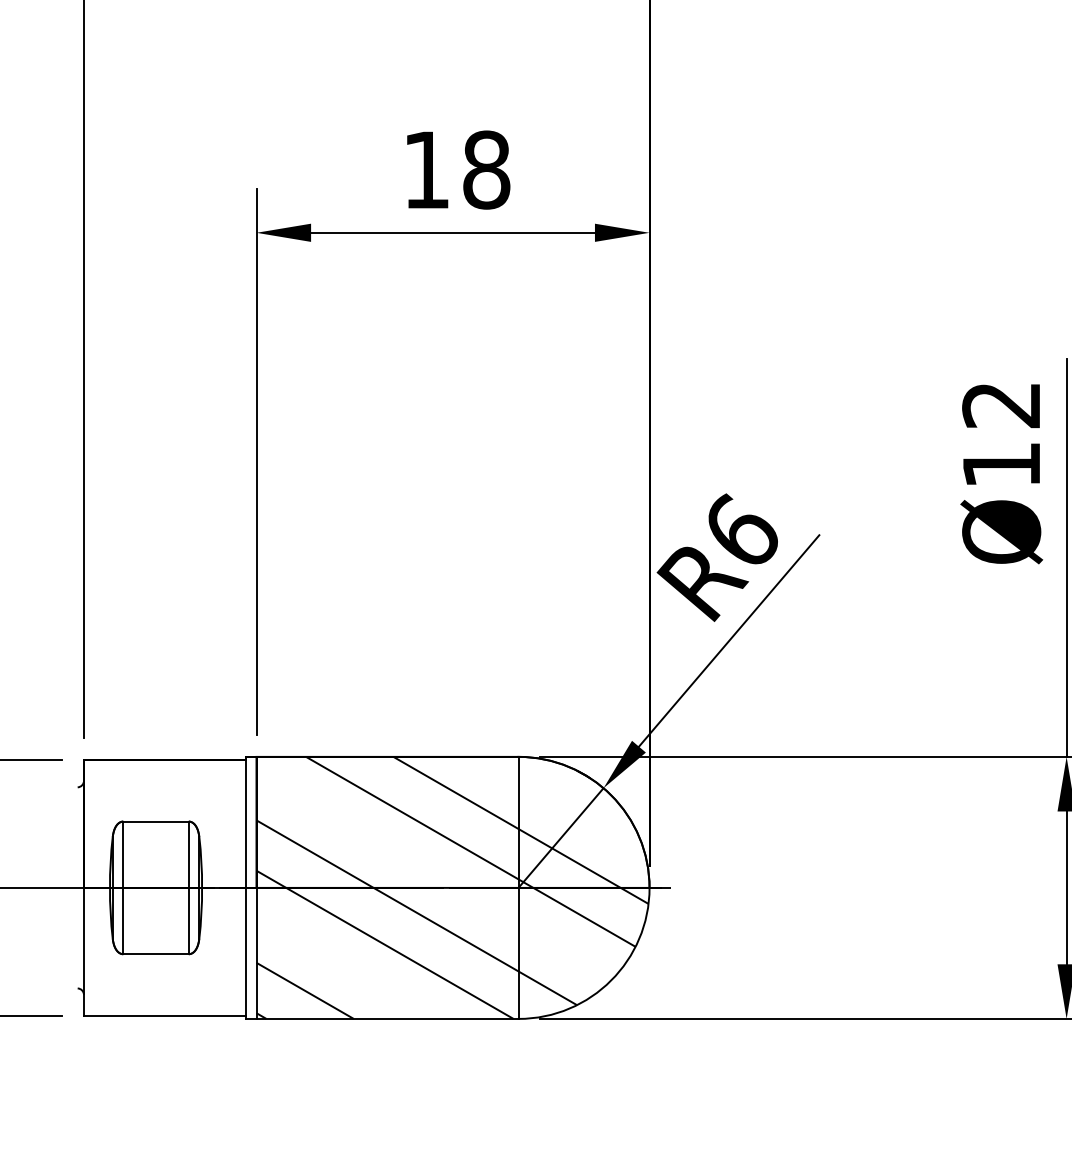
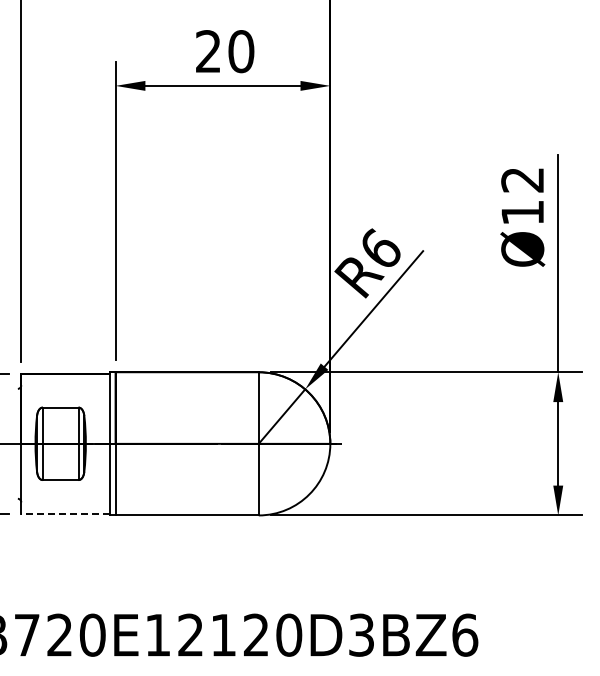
text: (457, 169) -> (225, 51), 18 -> 20
hatch: (452, 887) -> (222, 443), removed
line: (163, 1015) -> (64, 513), solid -> dashed

